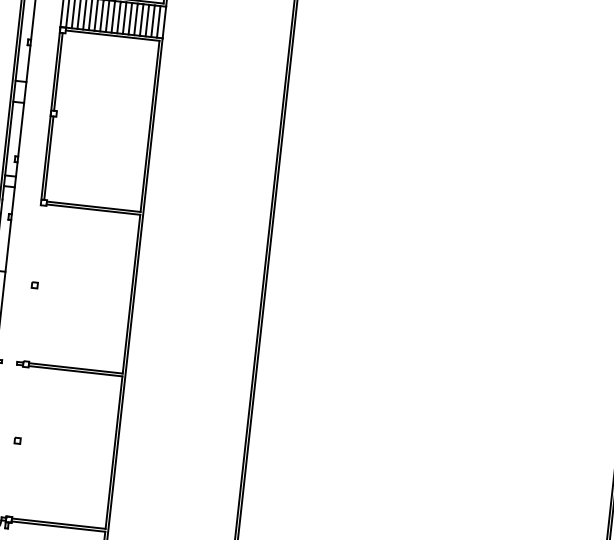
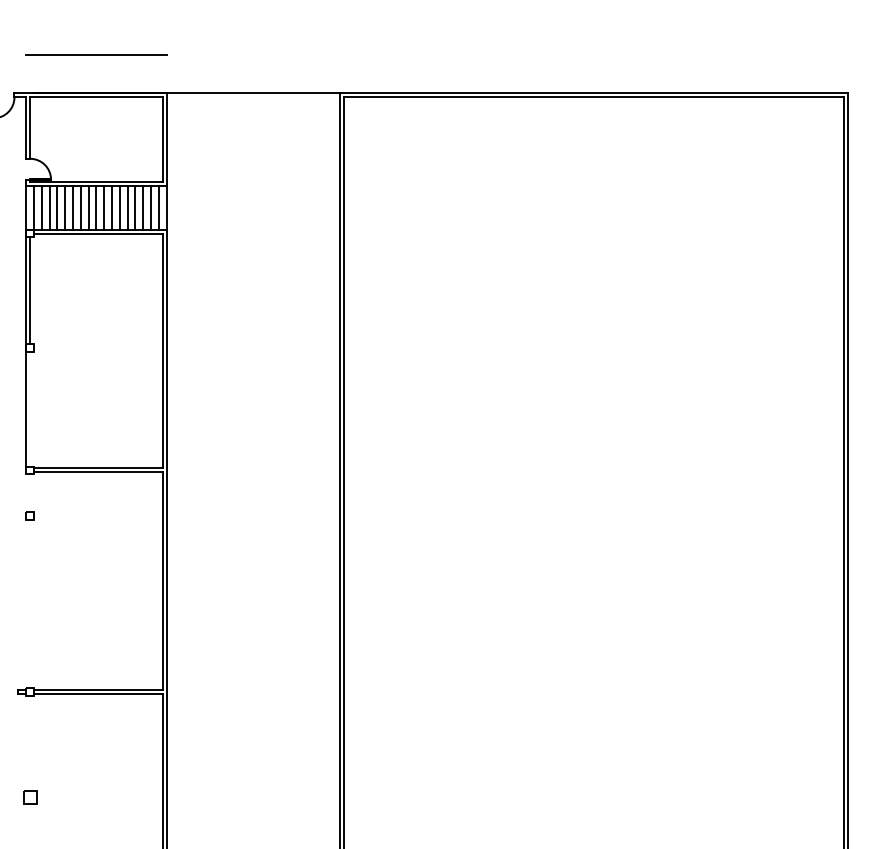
line: (49, 158) -> (30, 409), removed
part: (34, 285) -> (29, 515), moved
part: (17, 440) -> (29, 796), size x1.6

